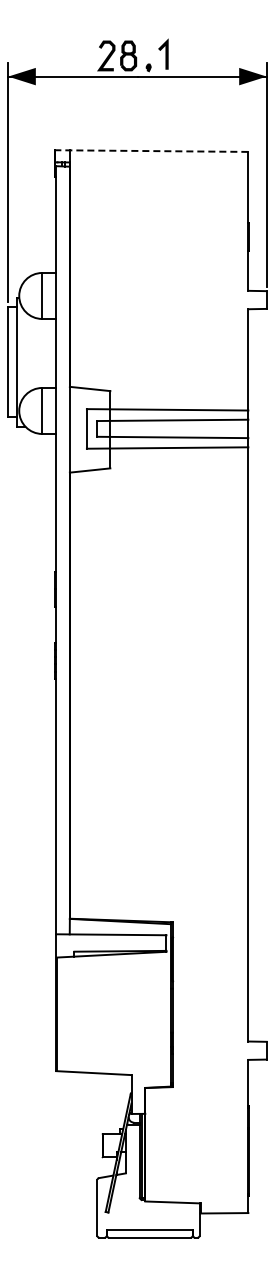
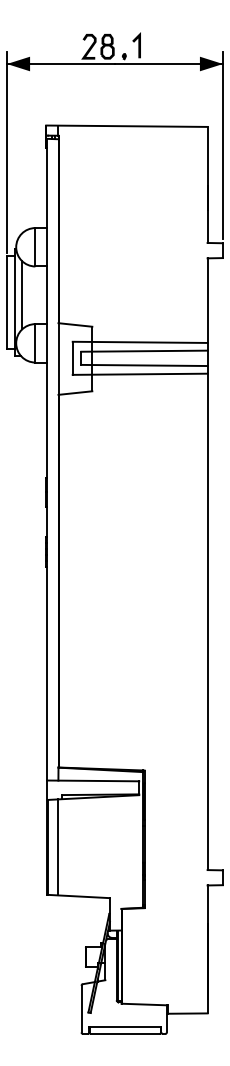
line: (151, 151) -> (126, 126), dashed -> solid
line: (26, 353) -> (22, 295), added
line: (69, 1013) -> (58, 846), added

